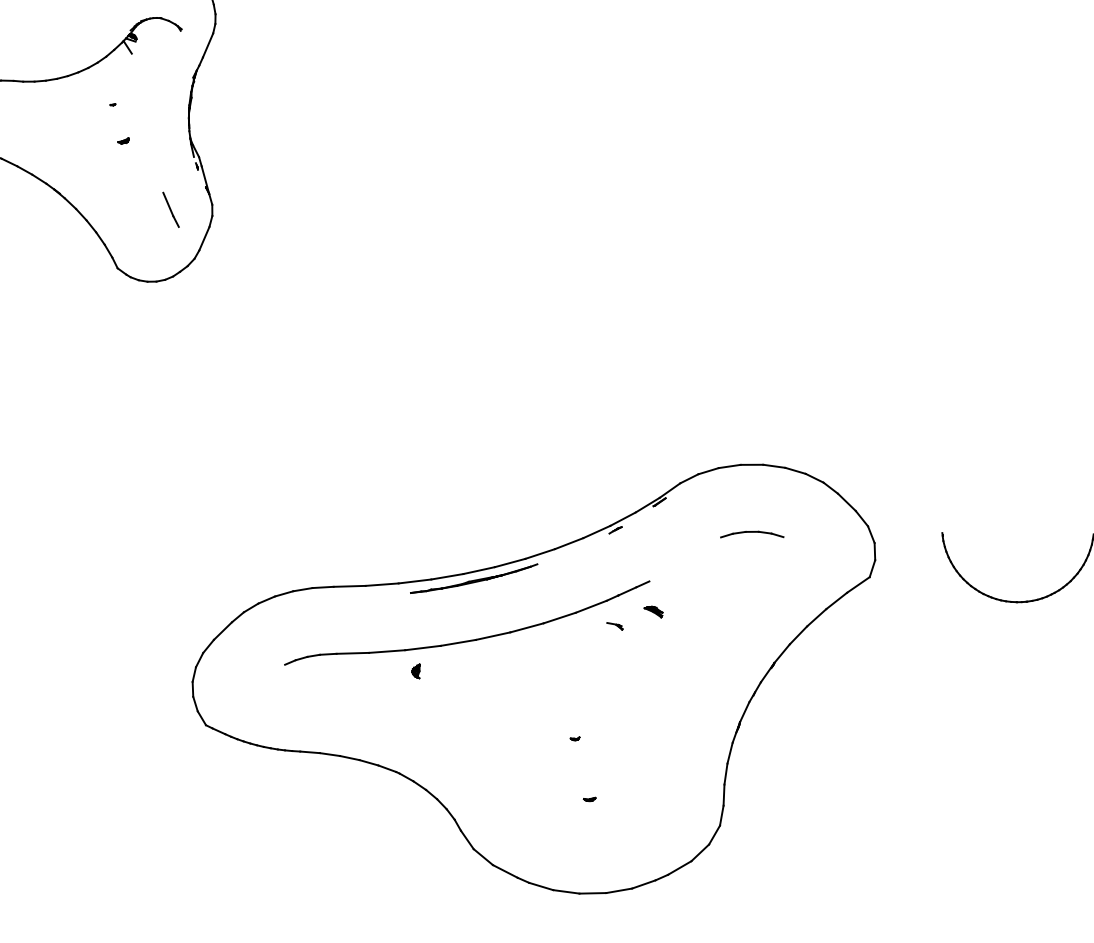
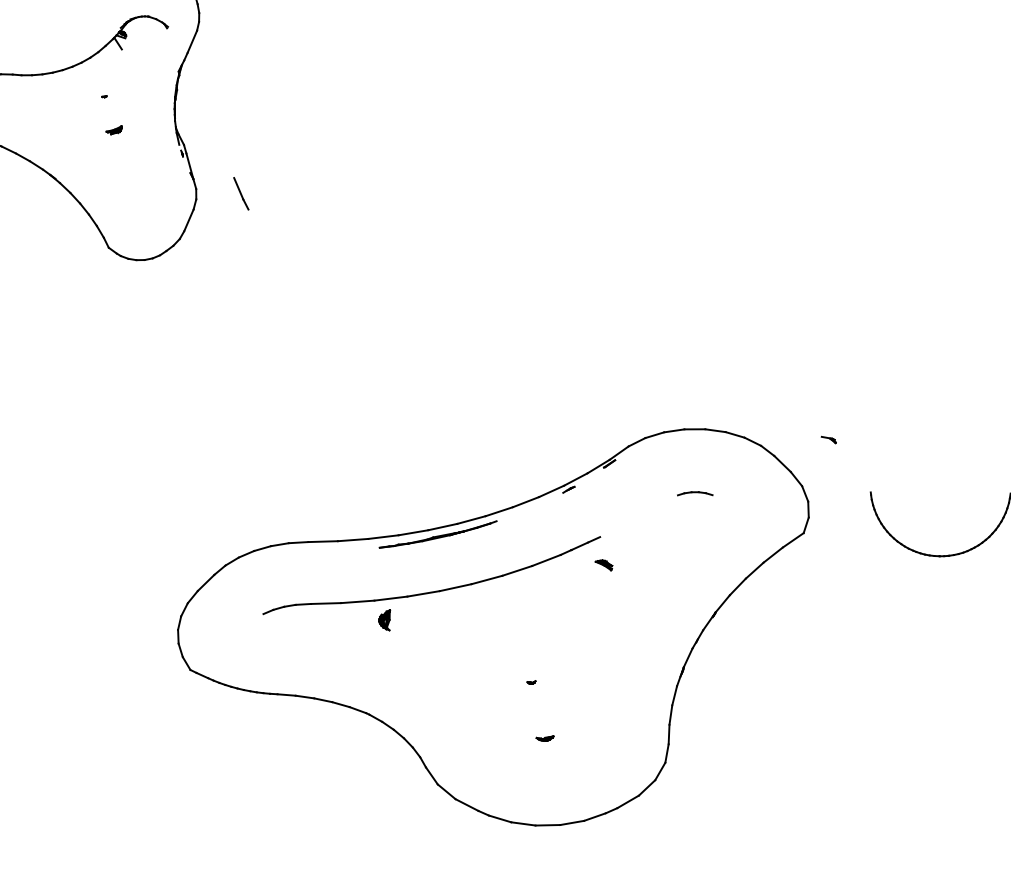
part: (123, 140) -> (114, 129), size x1.6
line: (170, 209) -> (240, 193), moved
part: (752, 534) -> (695, 493), size x0.6
part: (614, 626) -> (828, 440), moved
part: (415, 671) -> (383, 620), size x1.6
part: (589, 799) -> (544, 738), size x1.6

